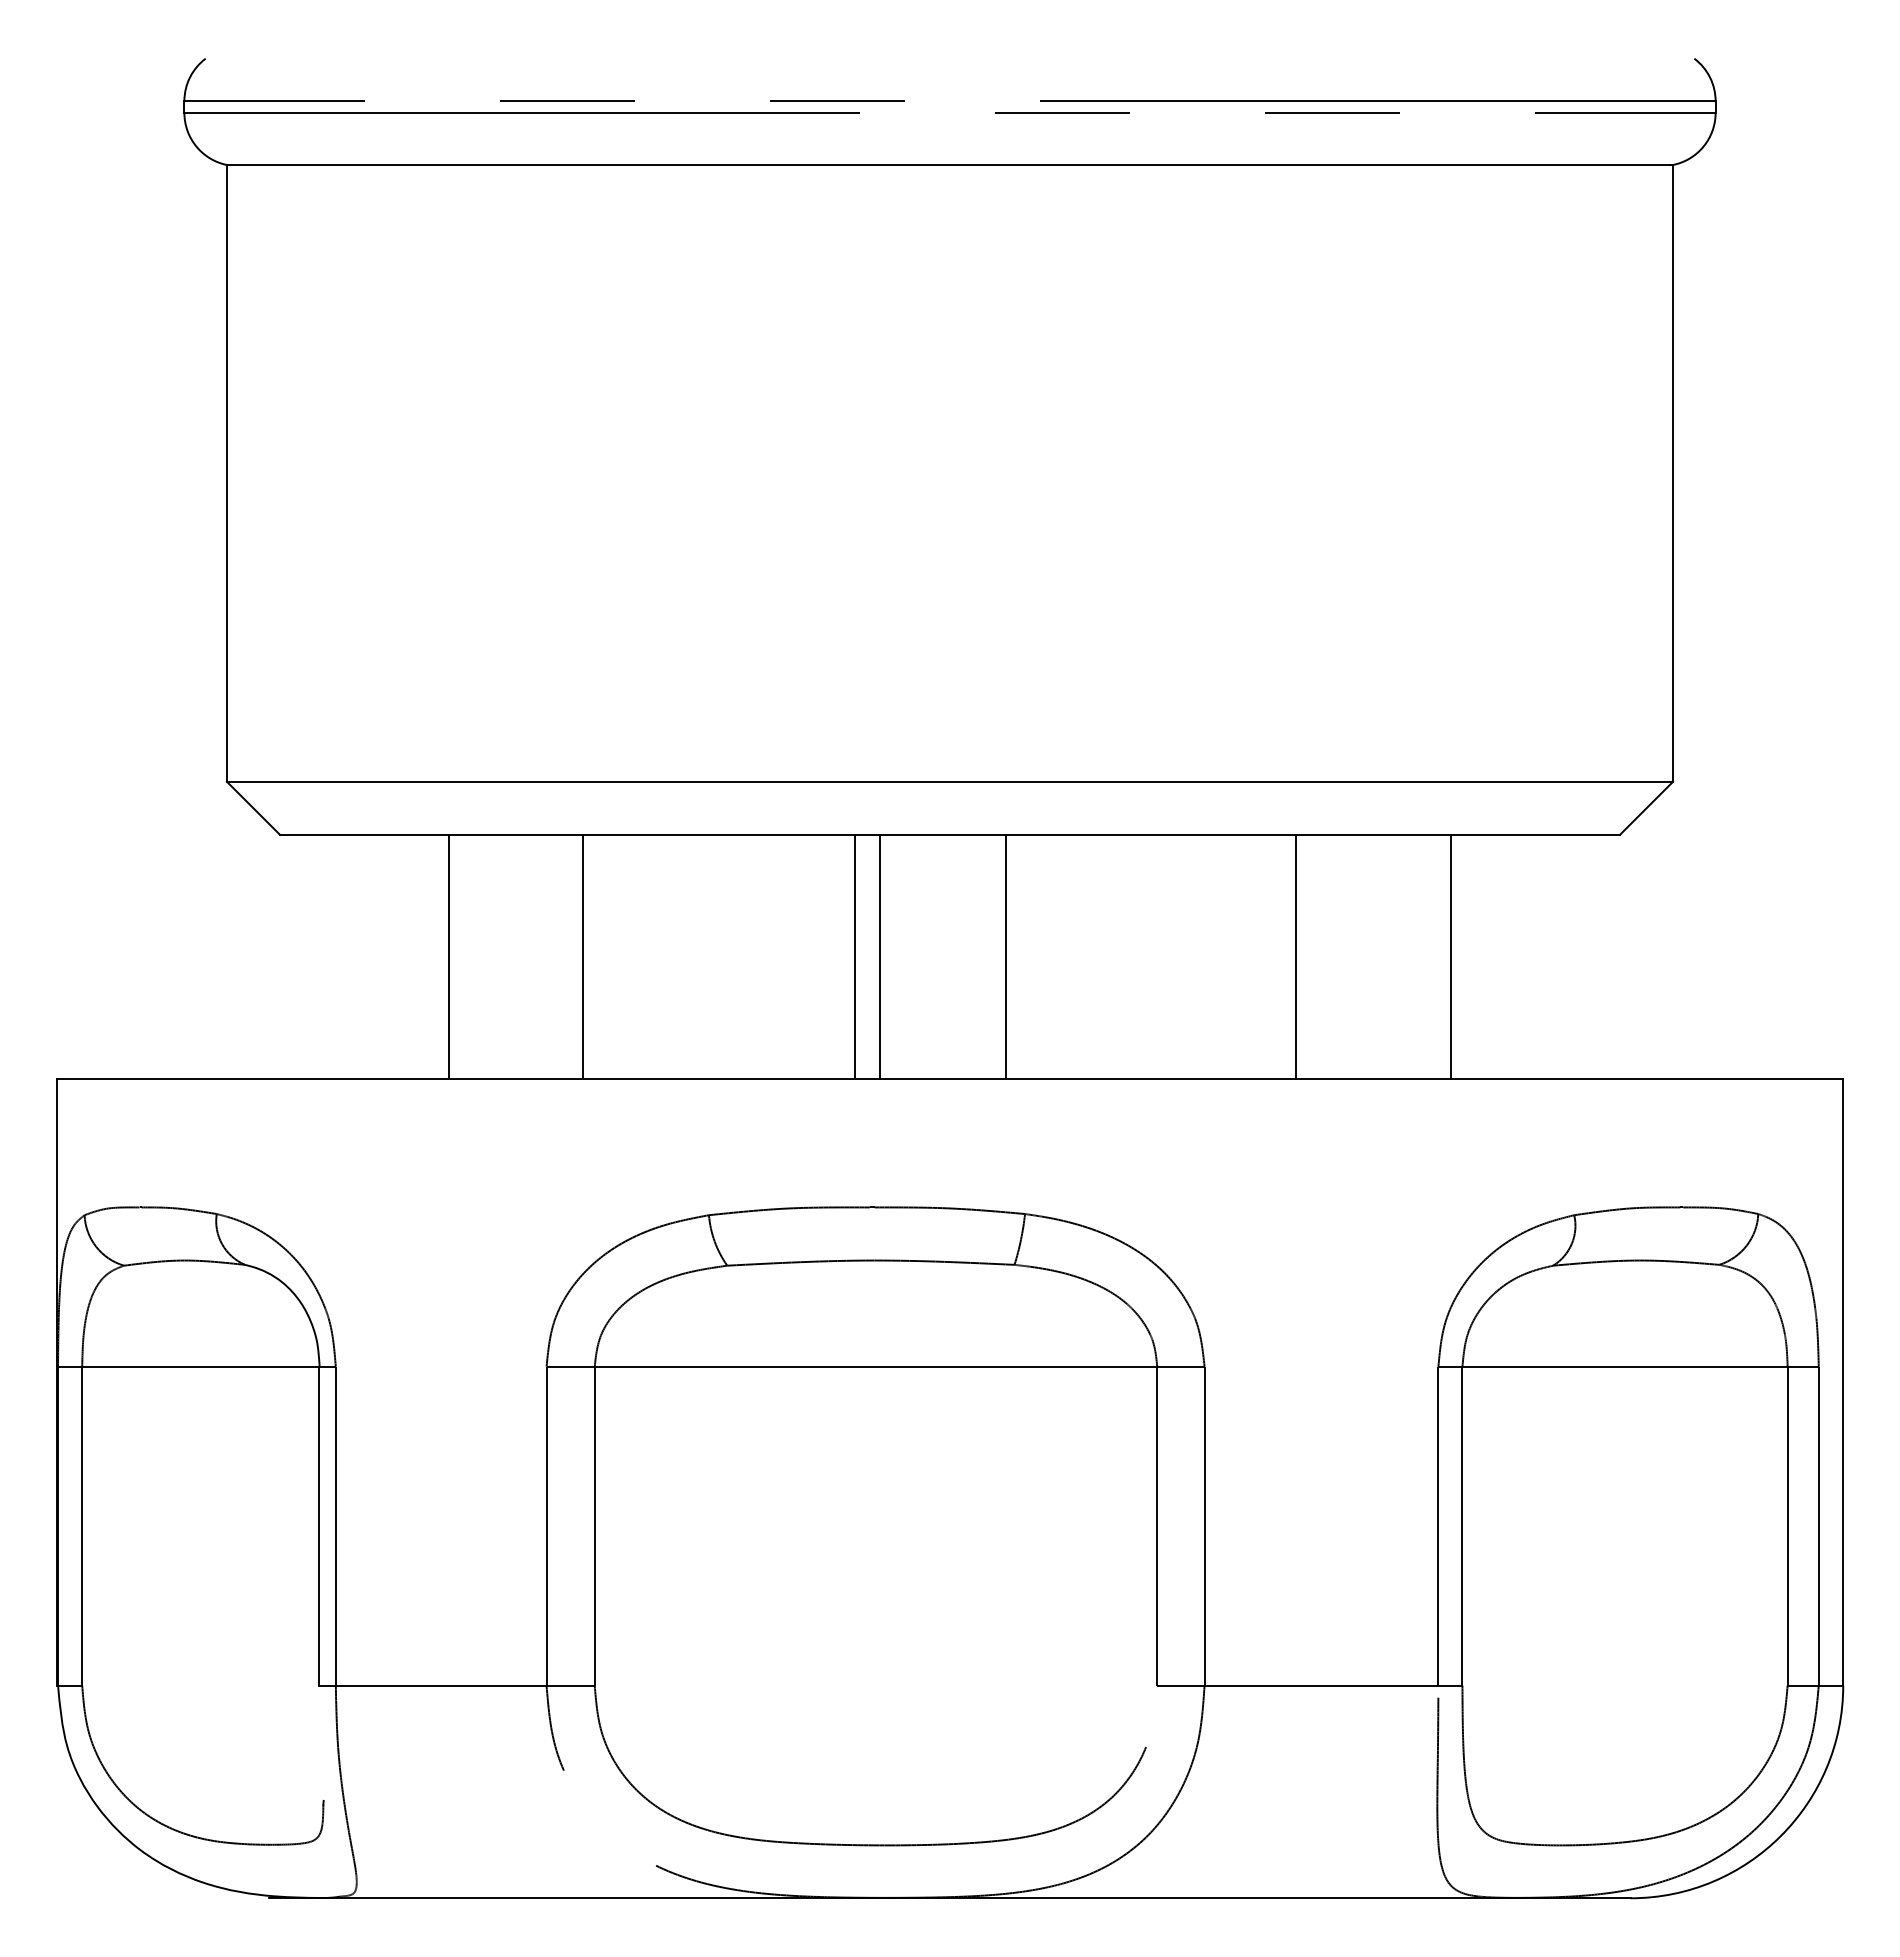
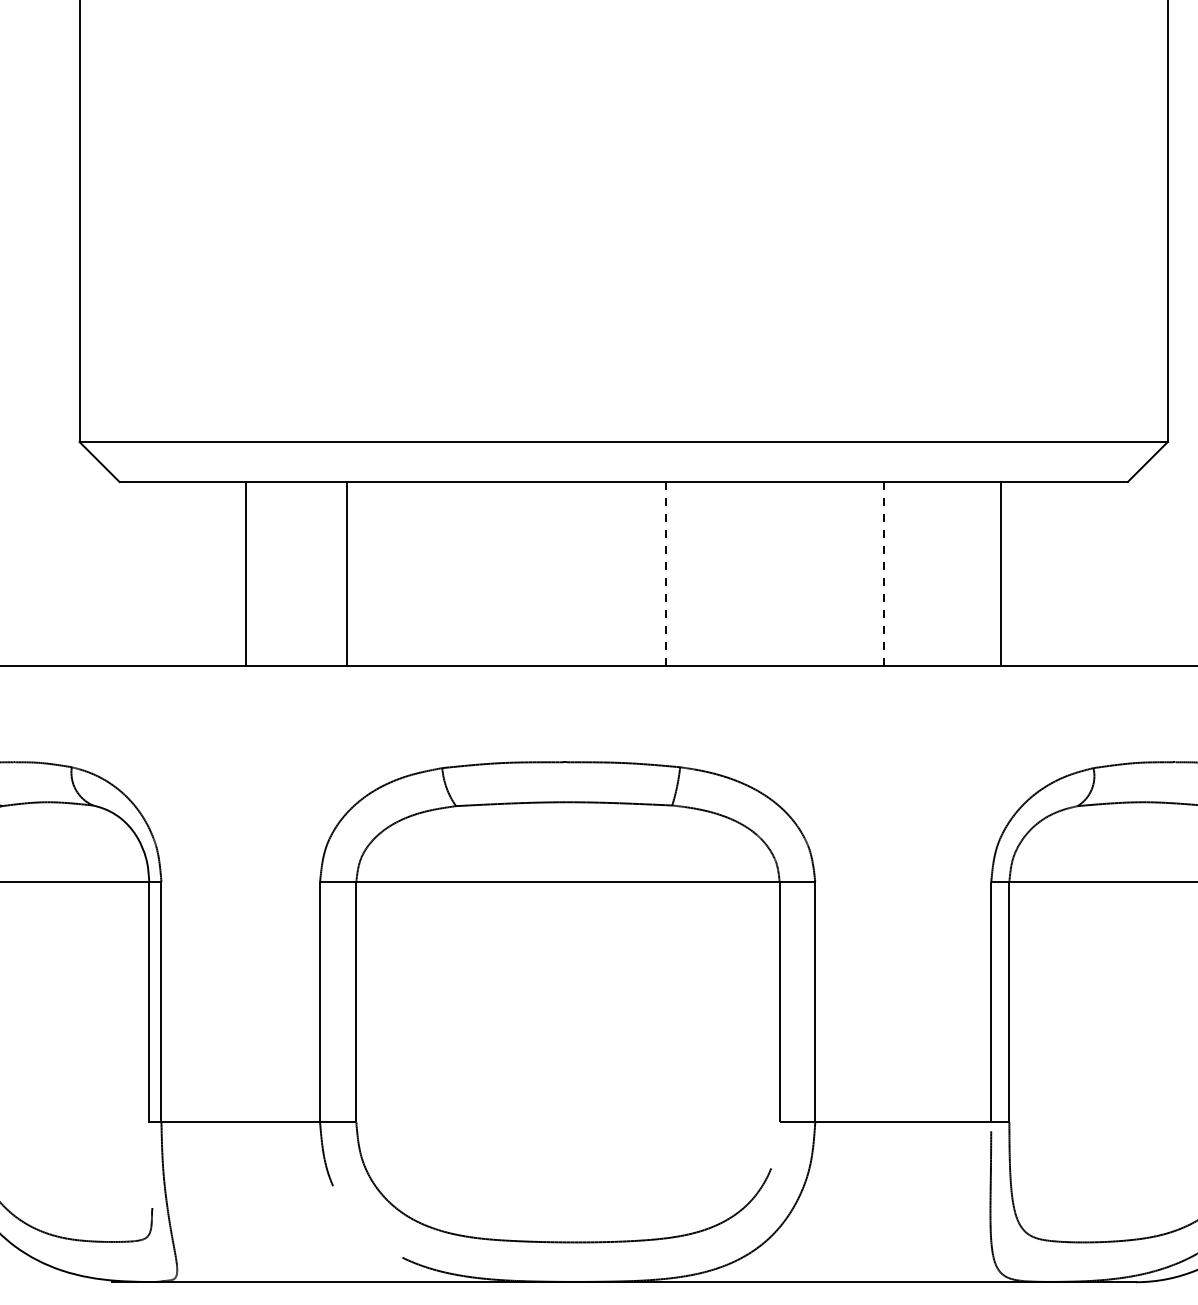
line: (855, 956) -> (552, 573), removed
line: (880, 956) -> (571, 573), removed
line: (1006, 956) -> (666, 573), solid -> dashed
line: (1295, 956) -> (883, 573), solid -> dashed

